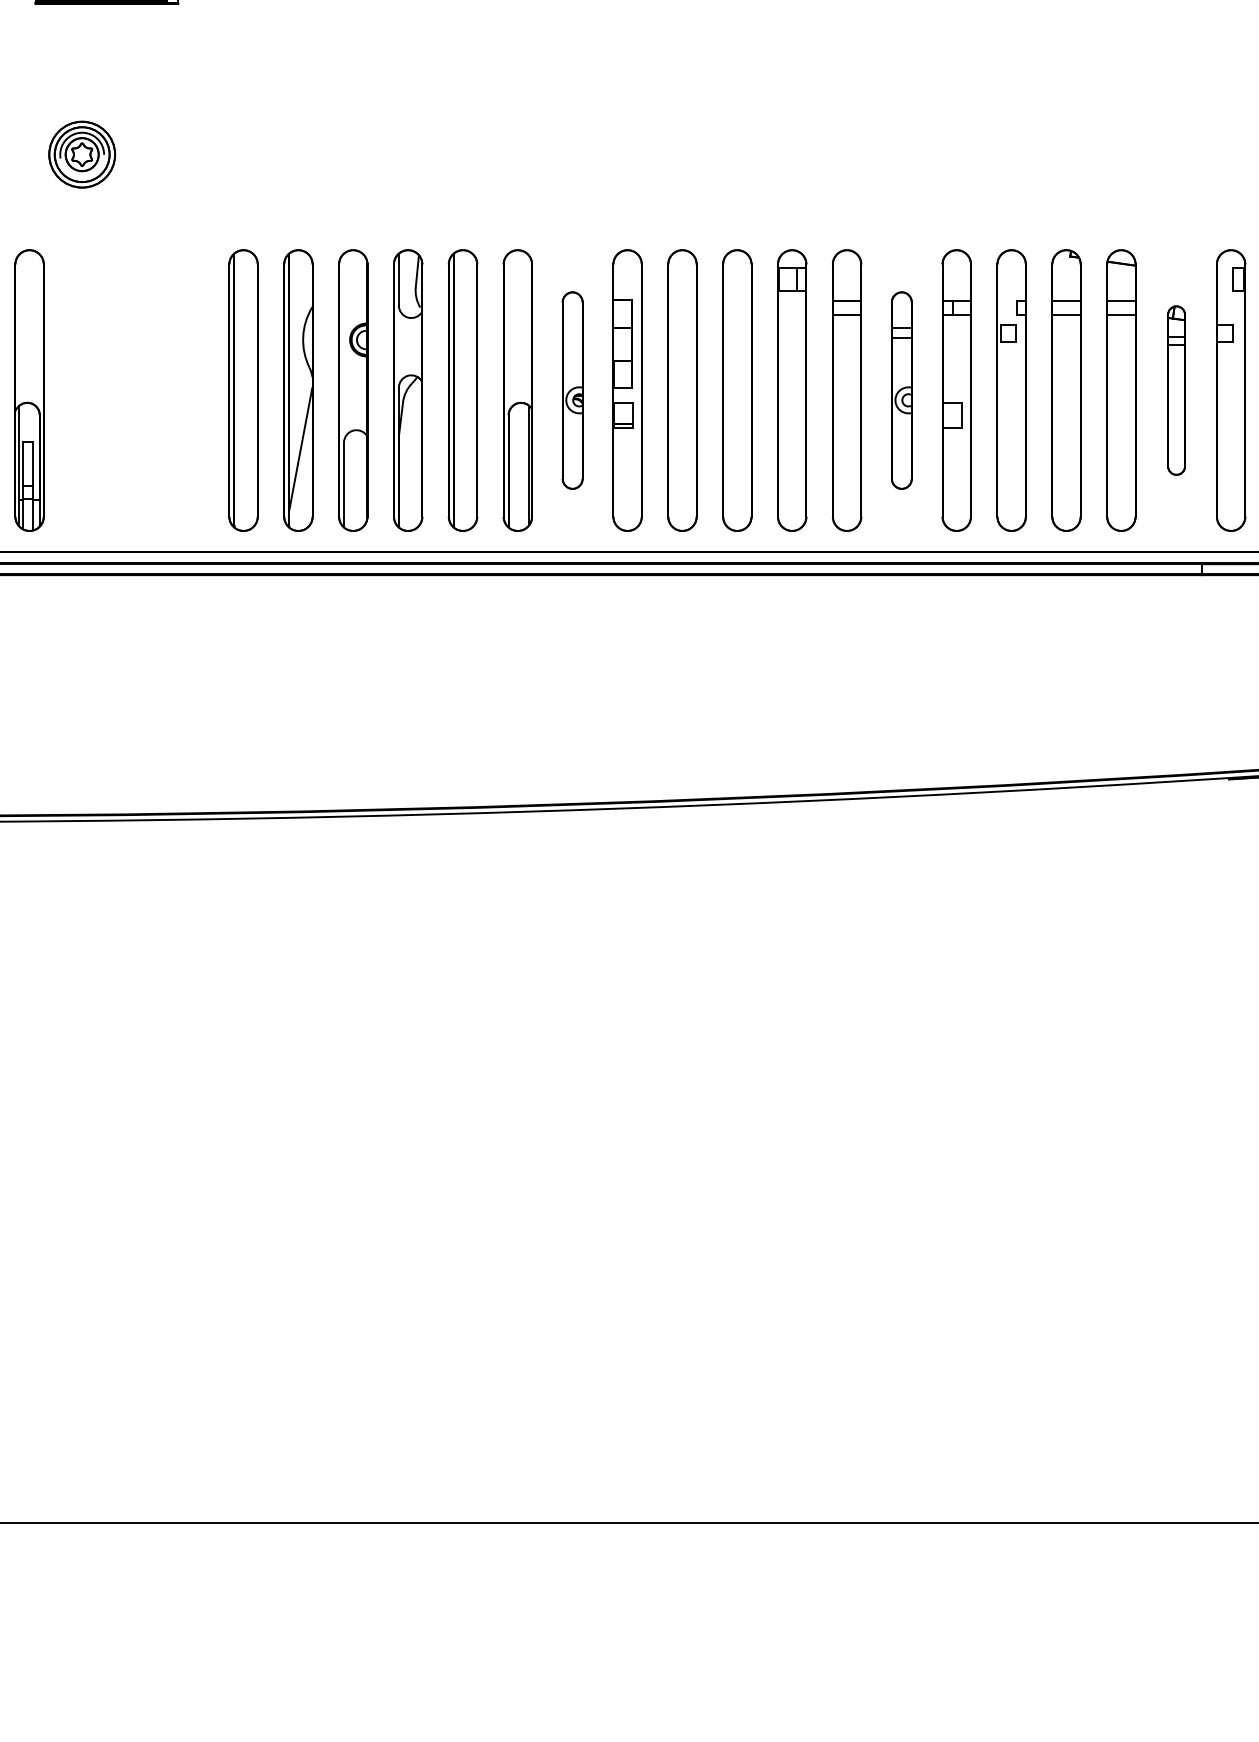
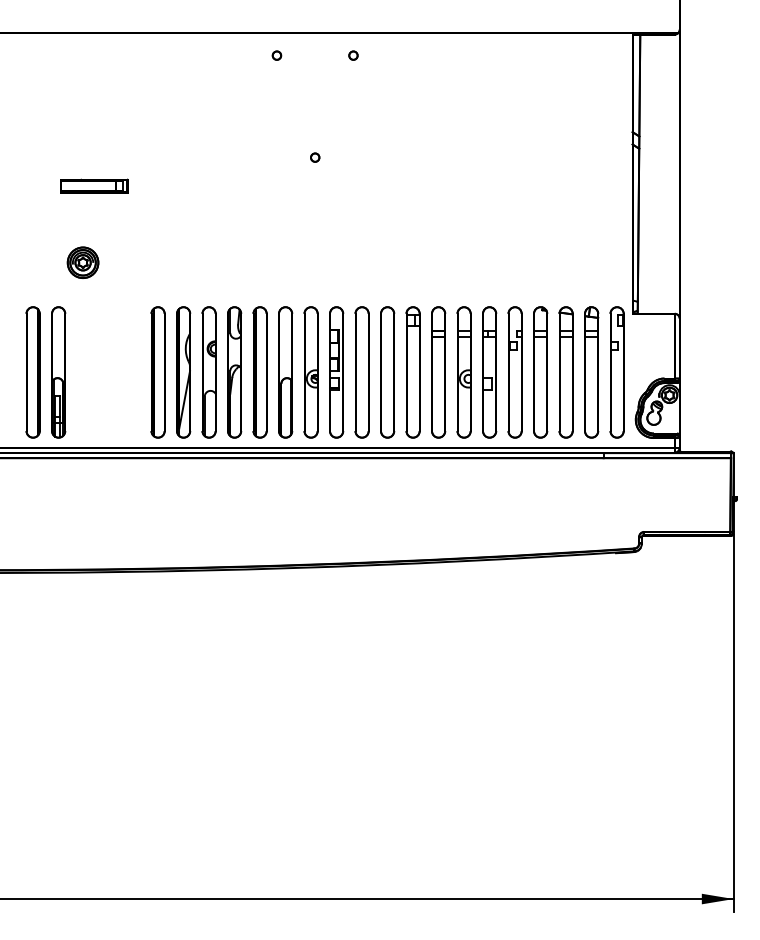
part: (571, 390) -> (310, 372), size x1.43
part: (900, 390) -> (463, 372), size x1.43
part: (1175, 390) -> (591, 372), size x1.67

